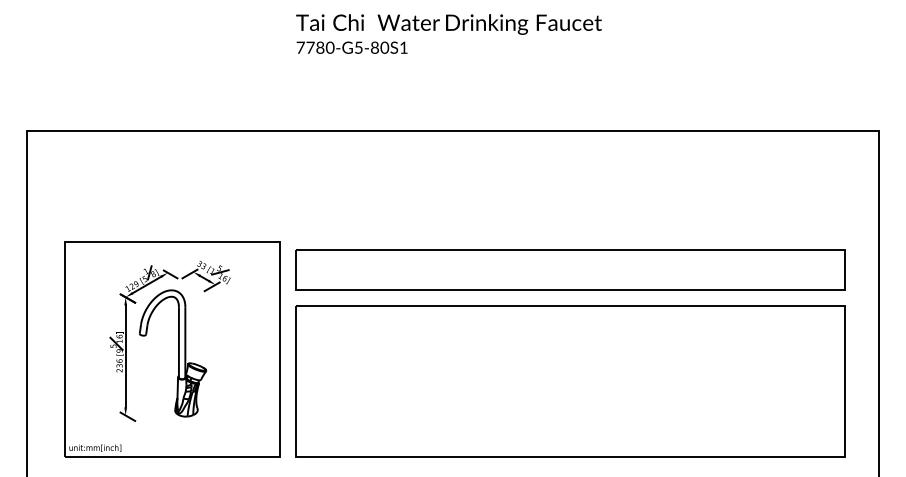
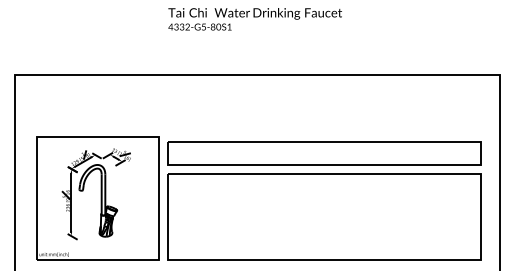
text: (315, 46) -> (179, 26), 7780-G5-80S1 -> 4332-G5-80S1

